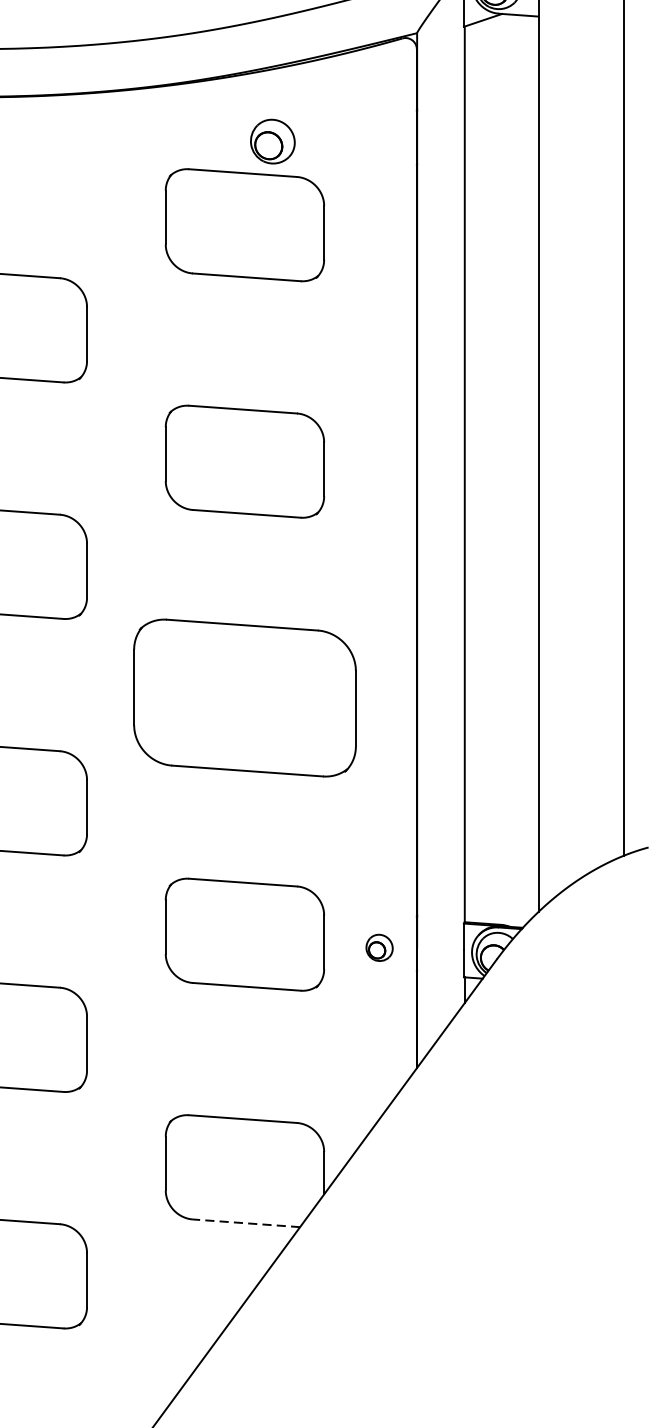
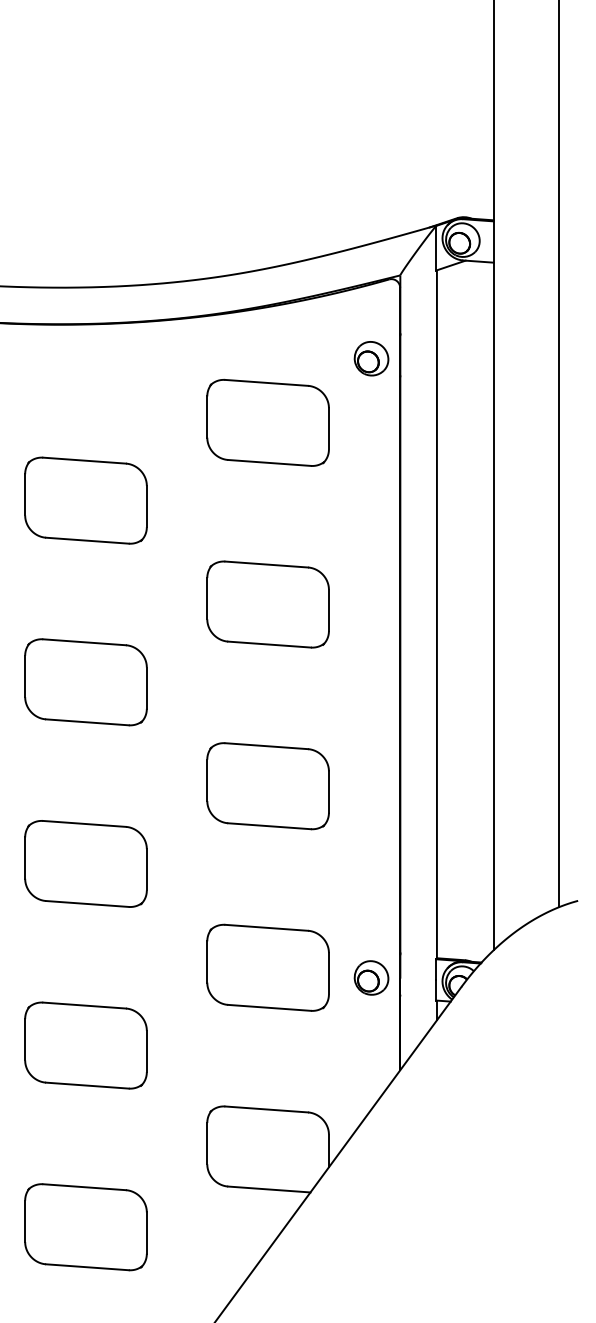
part: (272, 141) -> (371, 358), moved
part: (244, 698) -> (267, 786), size x0.71
part: (379, 947) -> (371, 977), size x1.67
line: (245, 1223) -> (268, 1189), dashed -> solid

